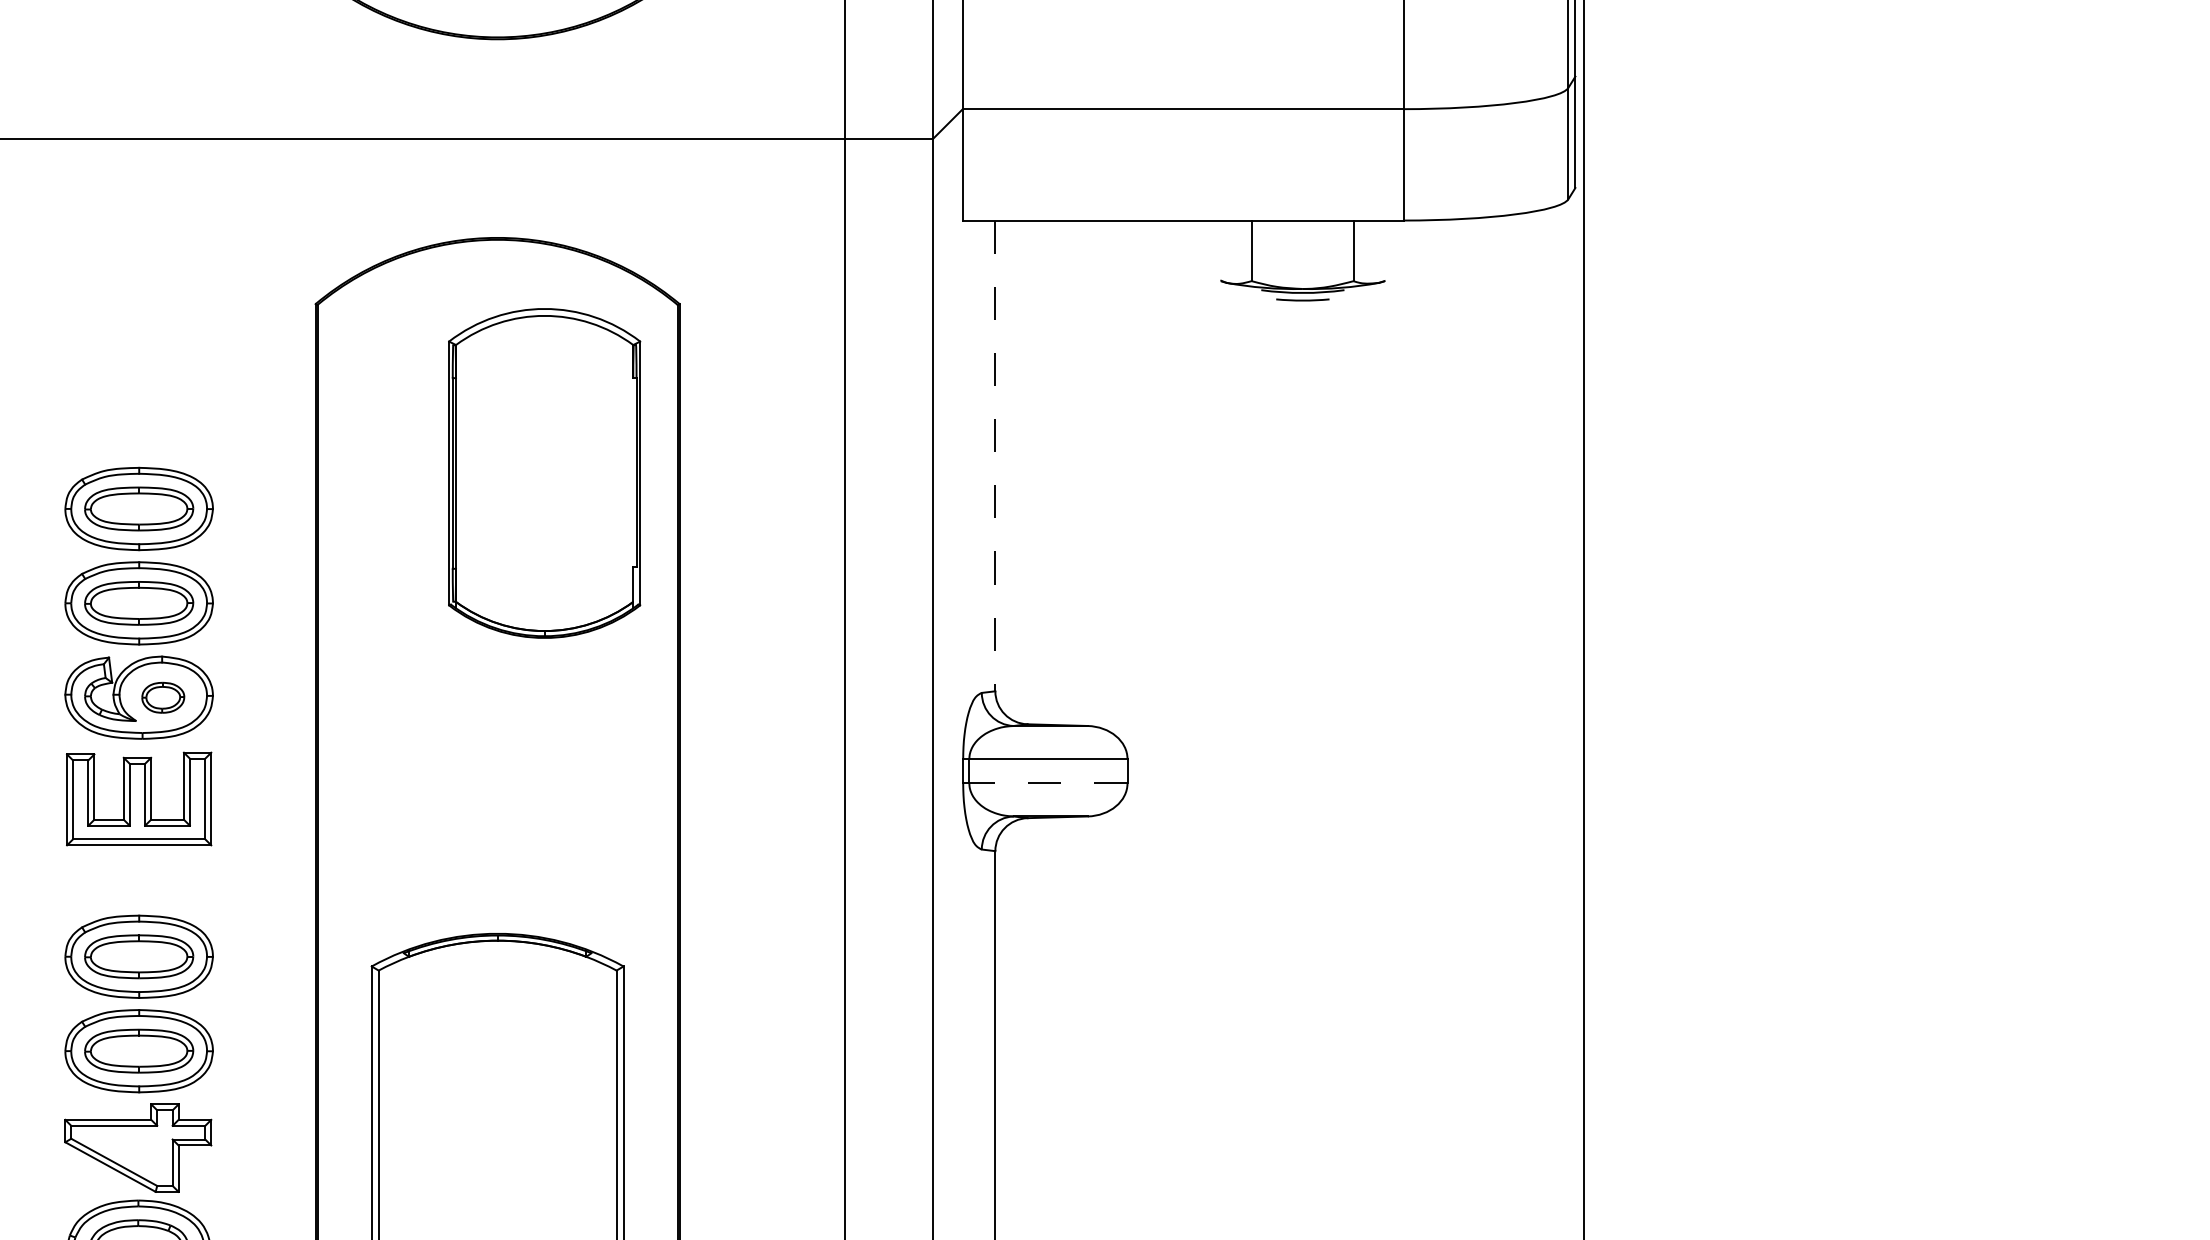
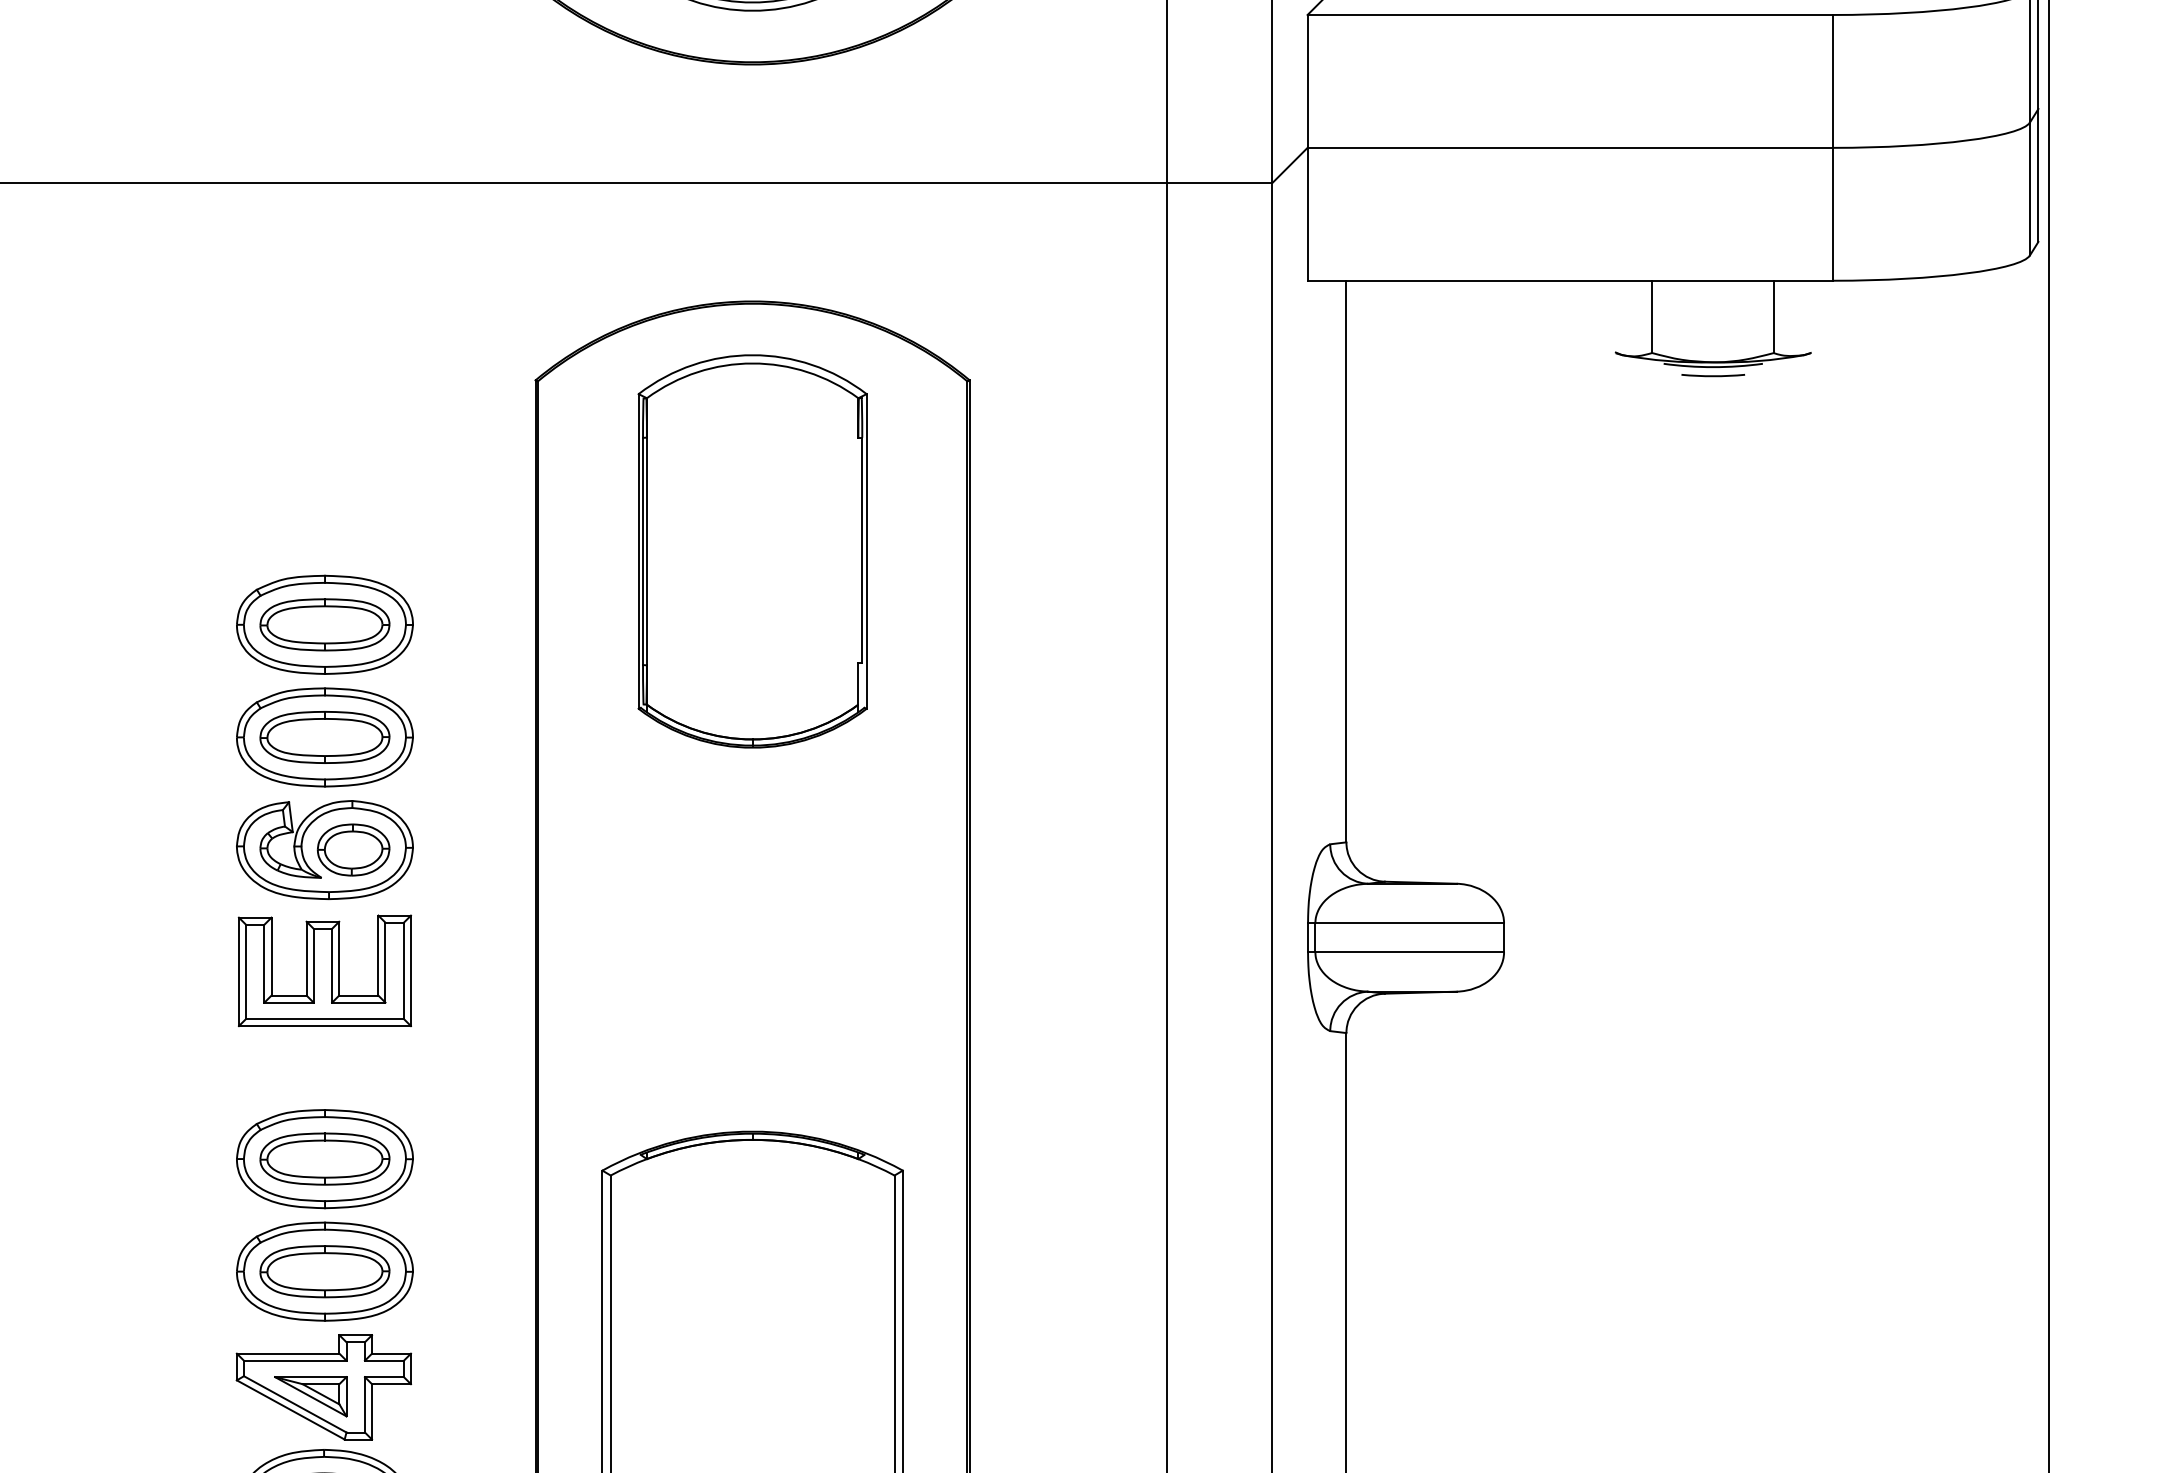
line: (995, 456) -> (1346, 562), dashed -> solid
part: (544, 473) -> (752, 551), moved
part: (163, 697) -> (354, 849), size x1.43
line: (1047, 783) -> (1408, 952), dashed -> solid
part: (127, 1155) -> (311, 1396), added

